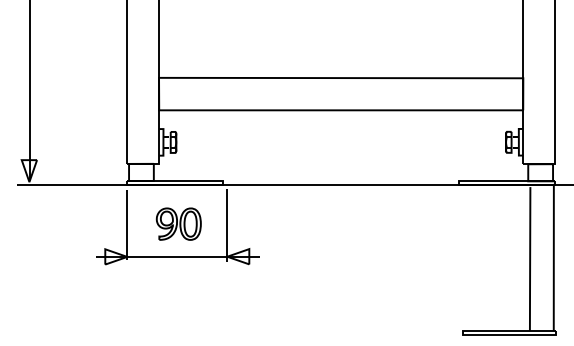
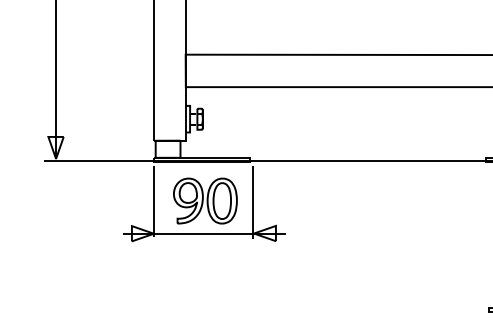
part: (178, 223) -> (205, 200), size x1.43

